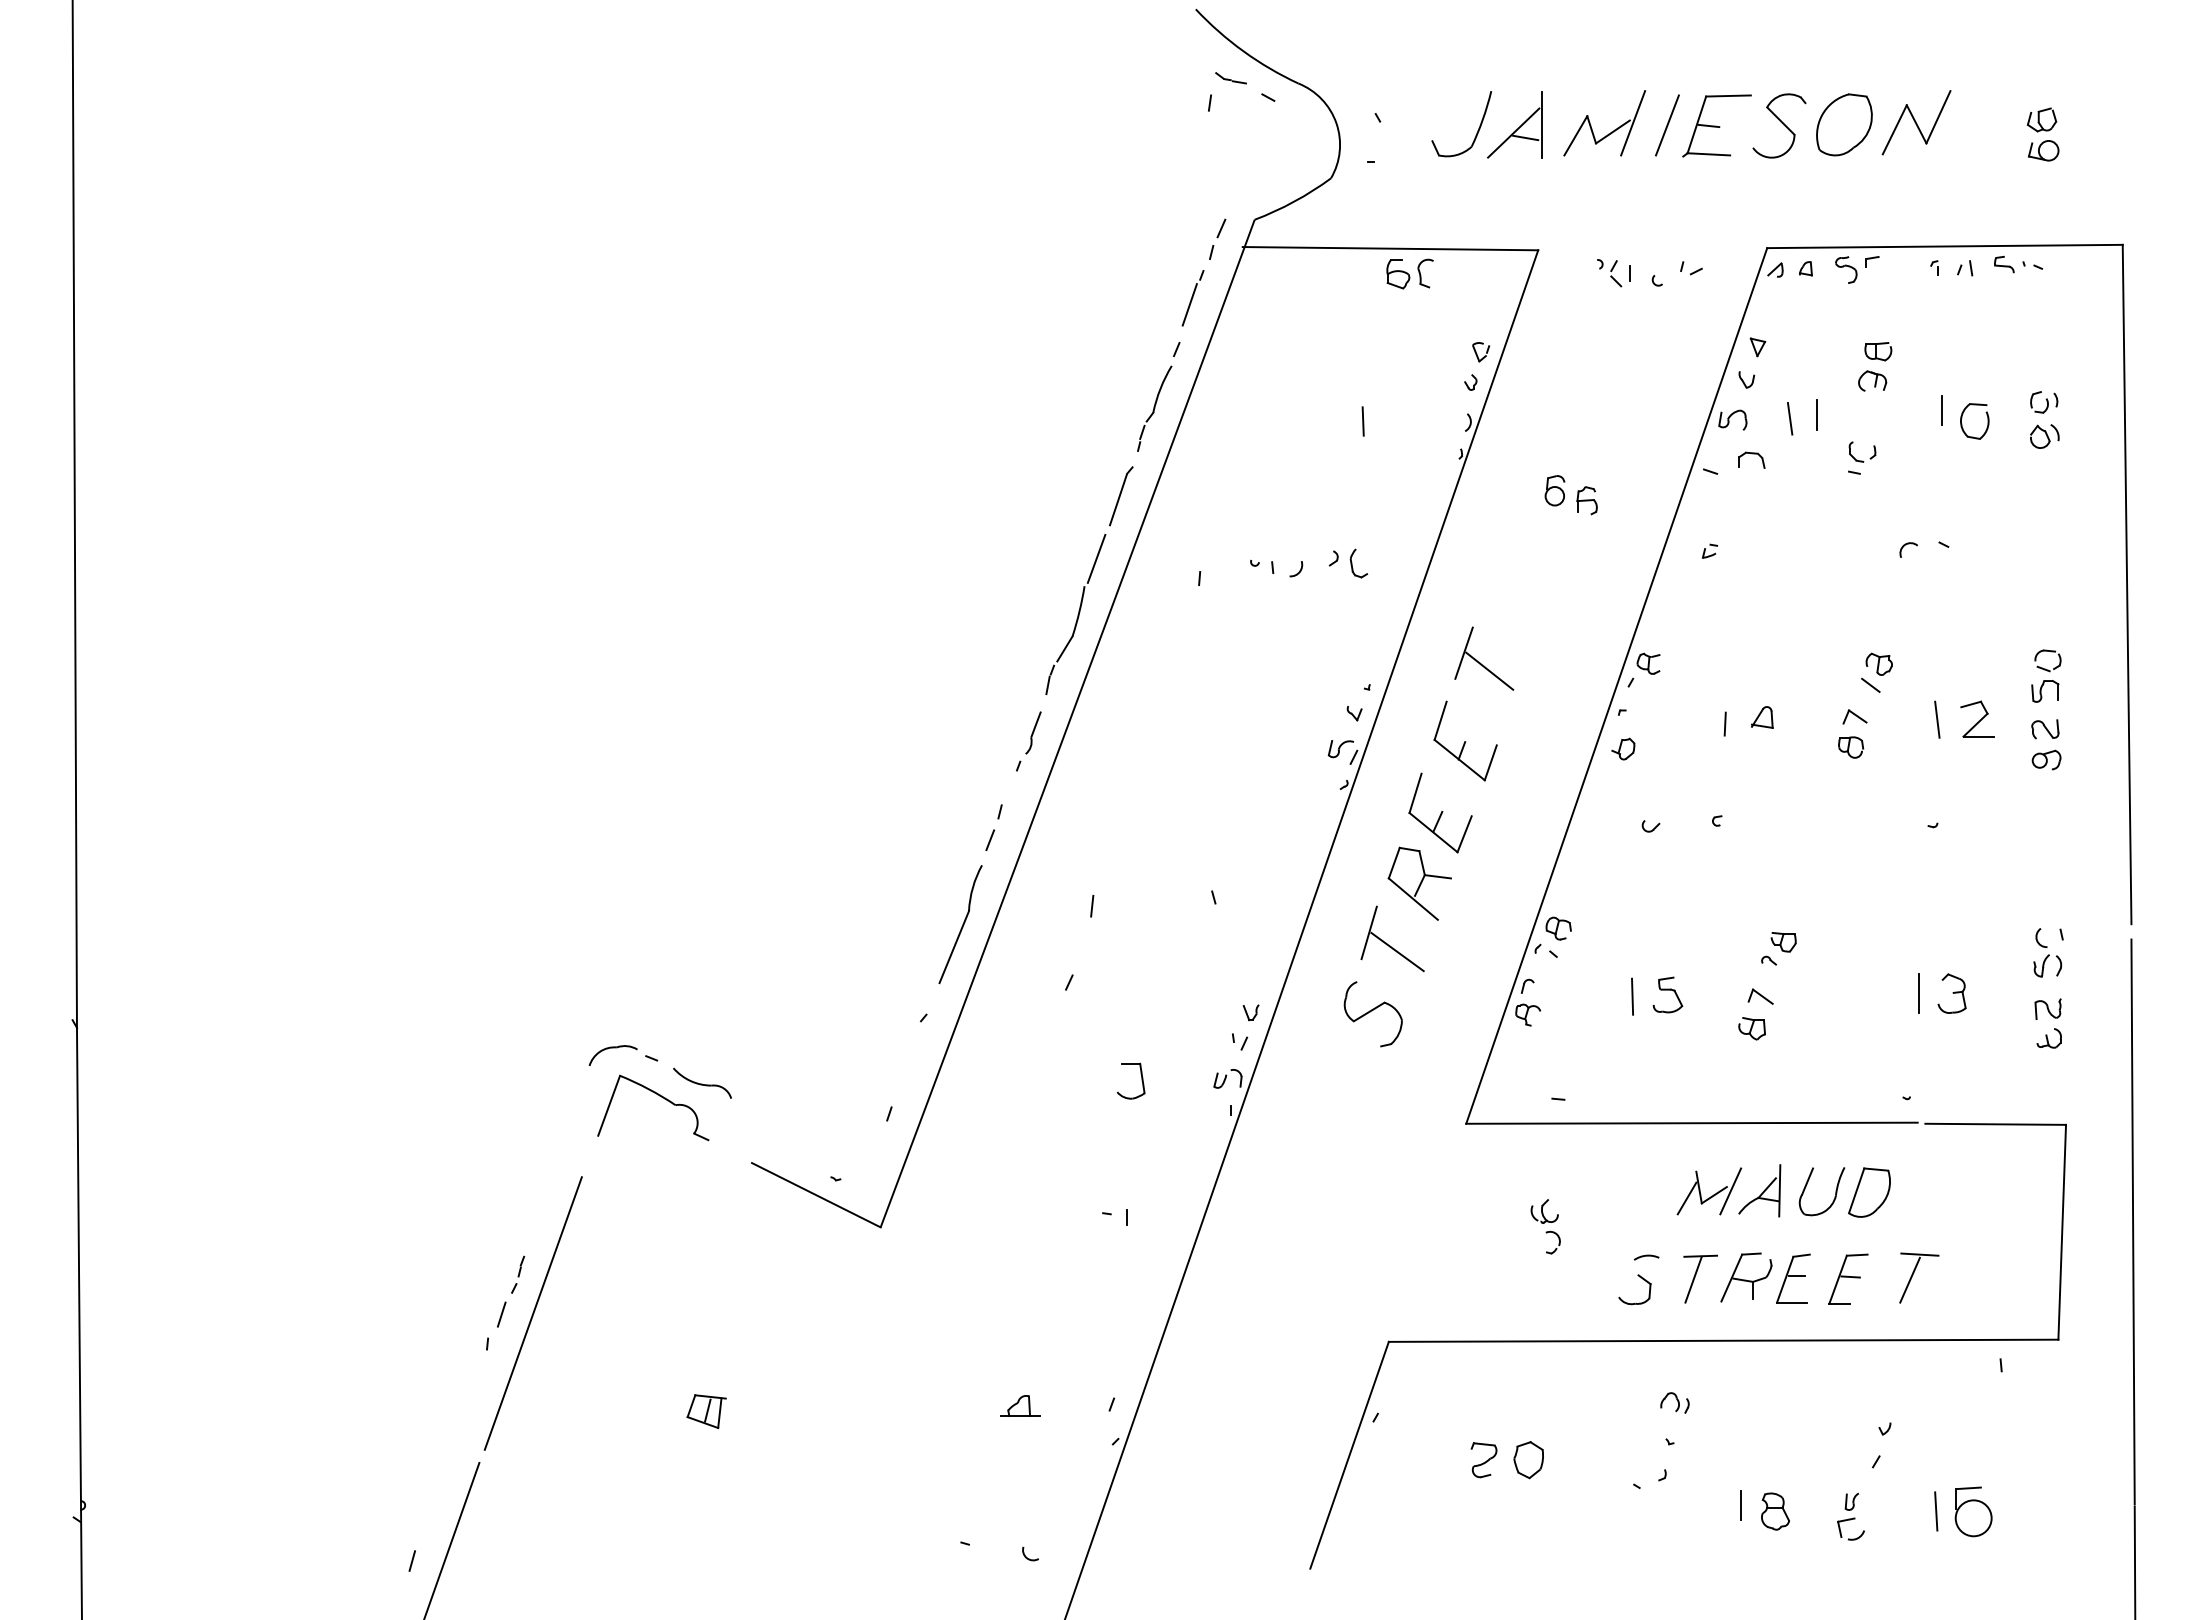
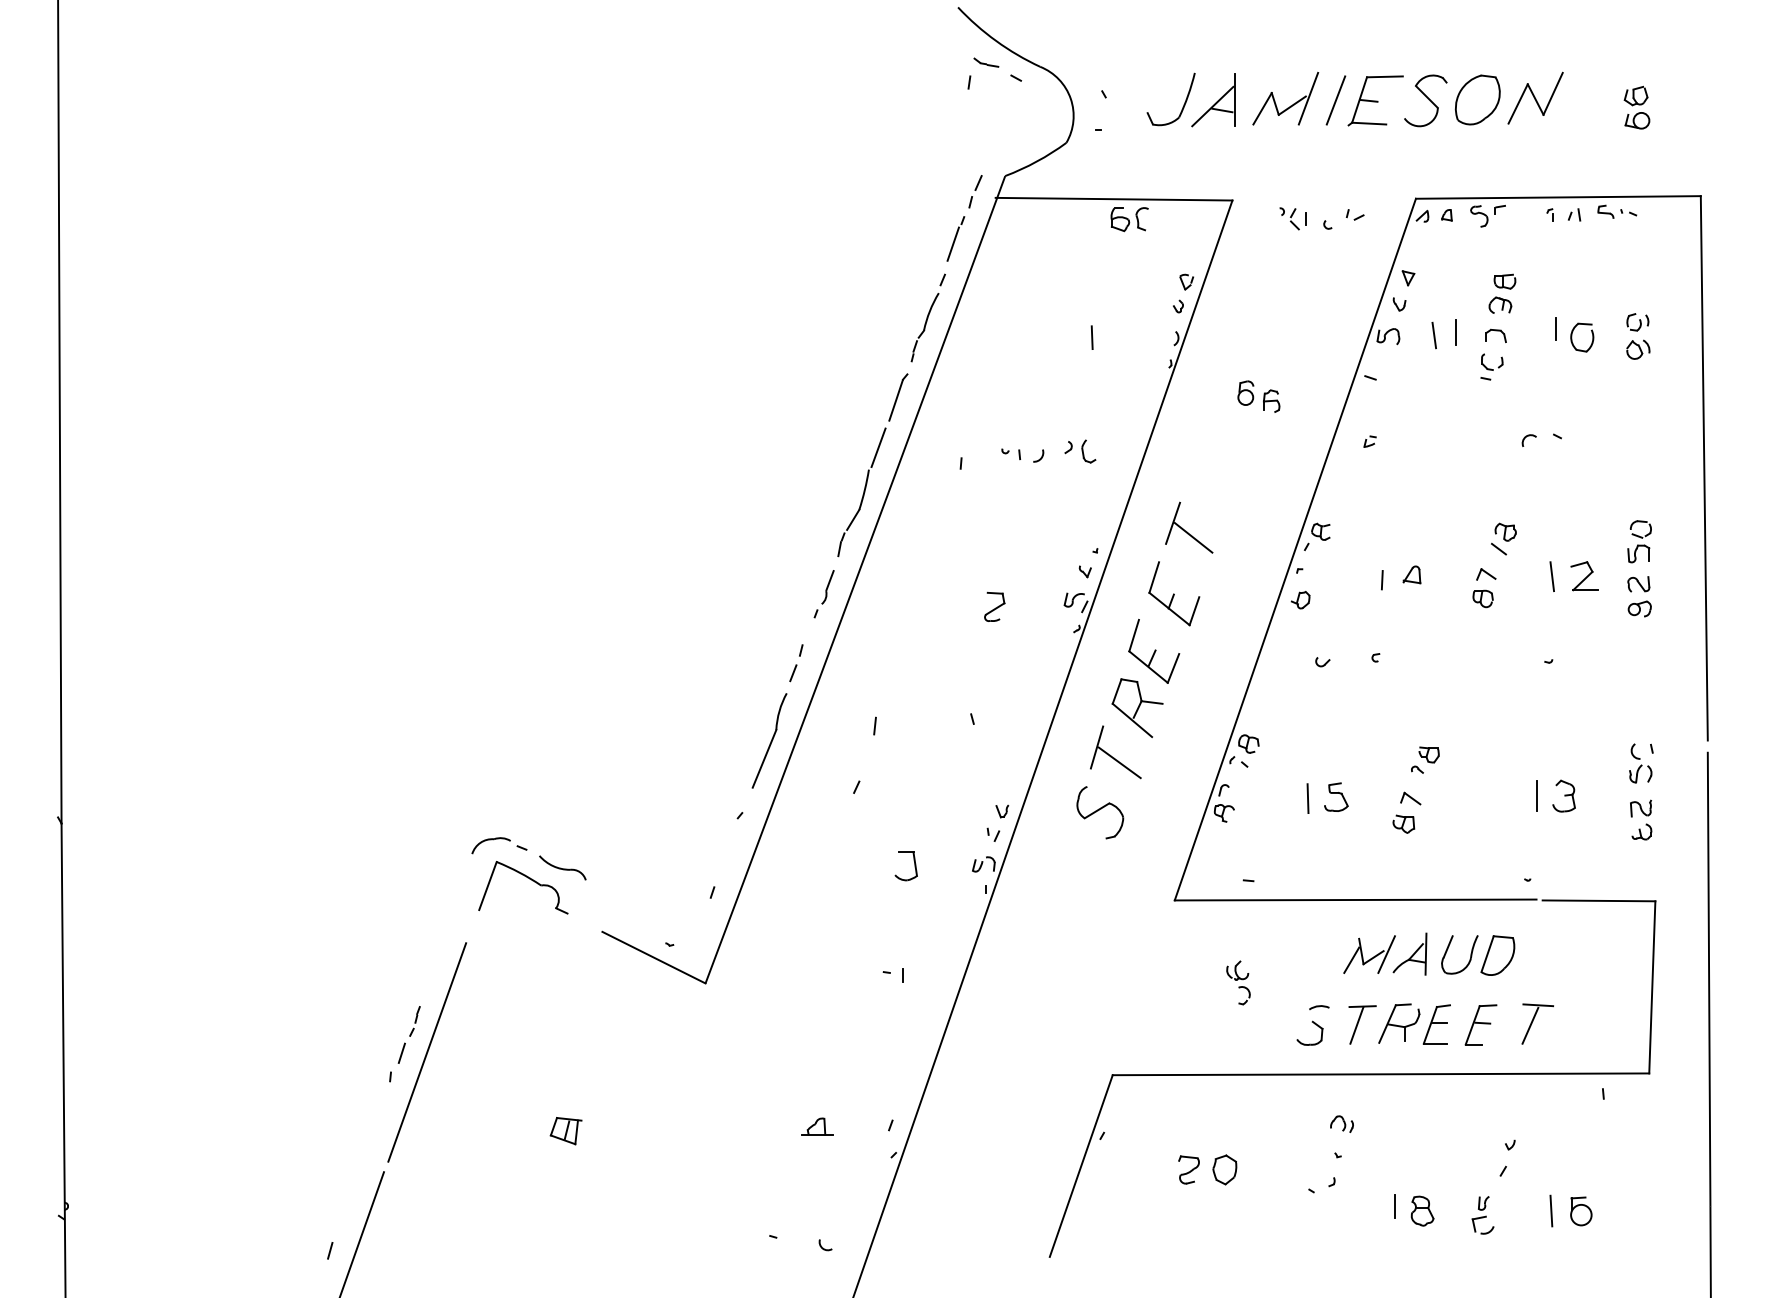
part: (1751, 459) -> (1495, 335), moved
part: (1241, 757) -> (994, 606), added
part: (1973, 1511) -> (1581, 1211), size x0.71

